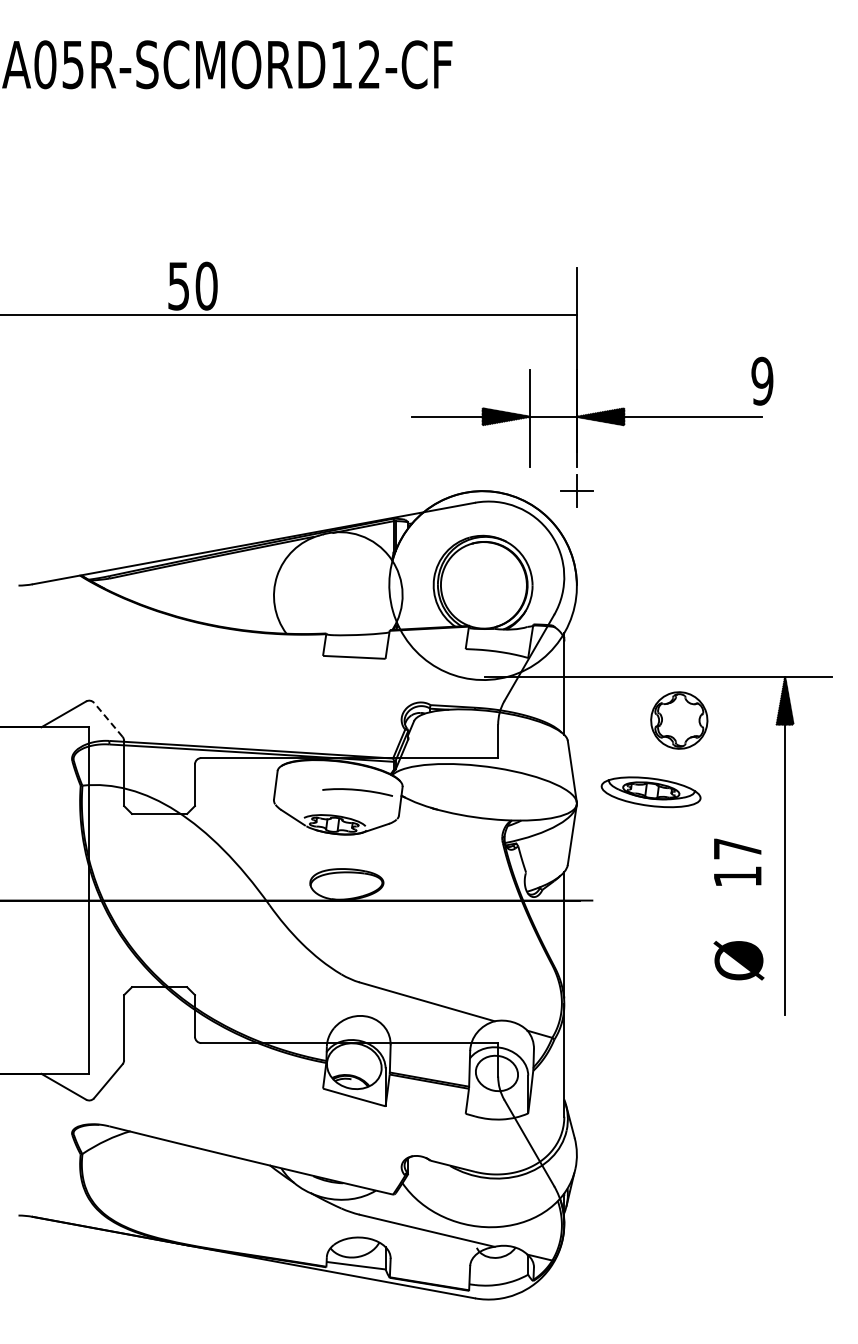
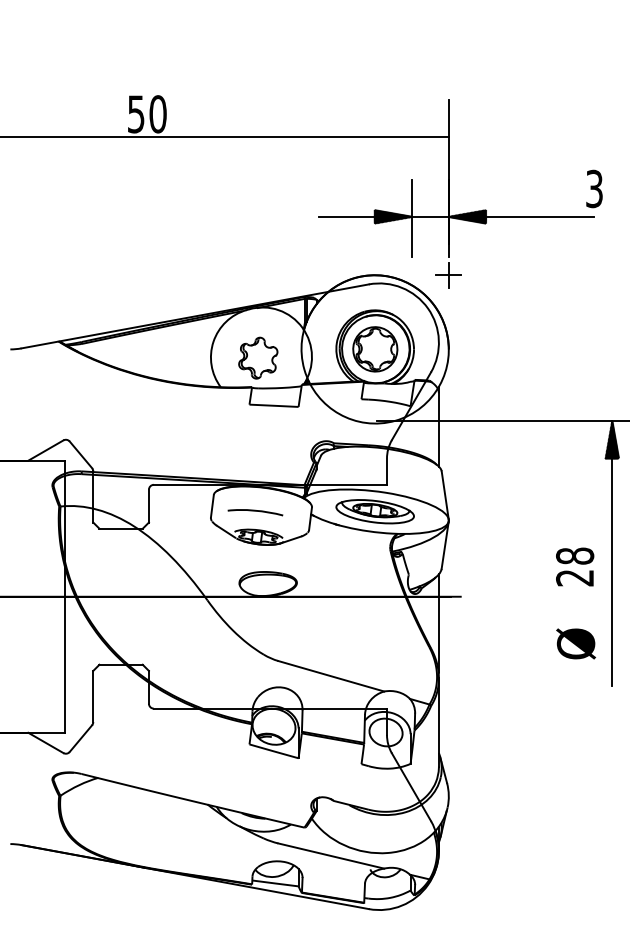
text: (762, 381) -> (594, 189), 9 -> 3
part: (334, 596) -> (258, 357), added
line: (108, 719) -> (81, 454), dashed -> solid
part: (679, 720) -> (375, 349), moved
curve: (357, 790) -> (255, 511), moved
part: (650, 792) -> (374, 511), moved
text: (737, 862) -> (574, 566), 17 -> 28

